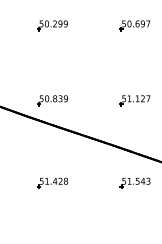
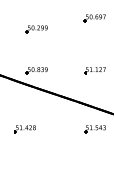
part: (51, 26) -> (36, 29), moved
part: (51, 183) -> (24, 129), moved

